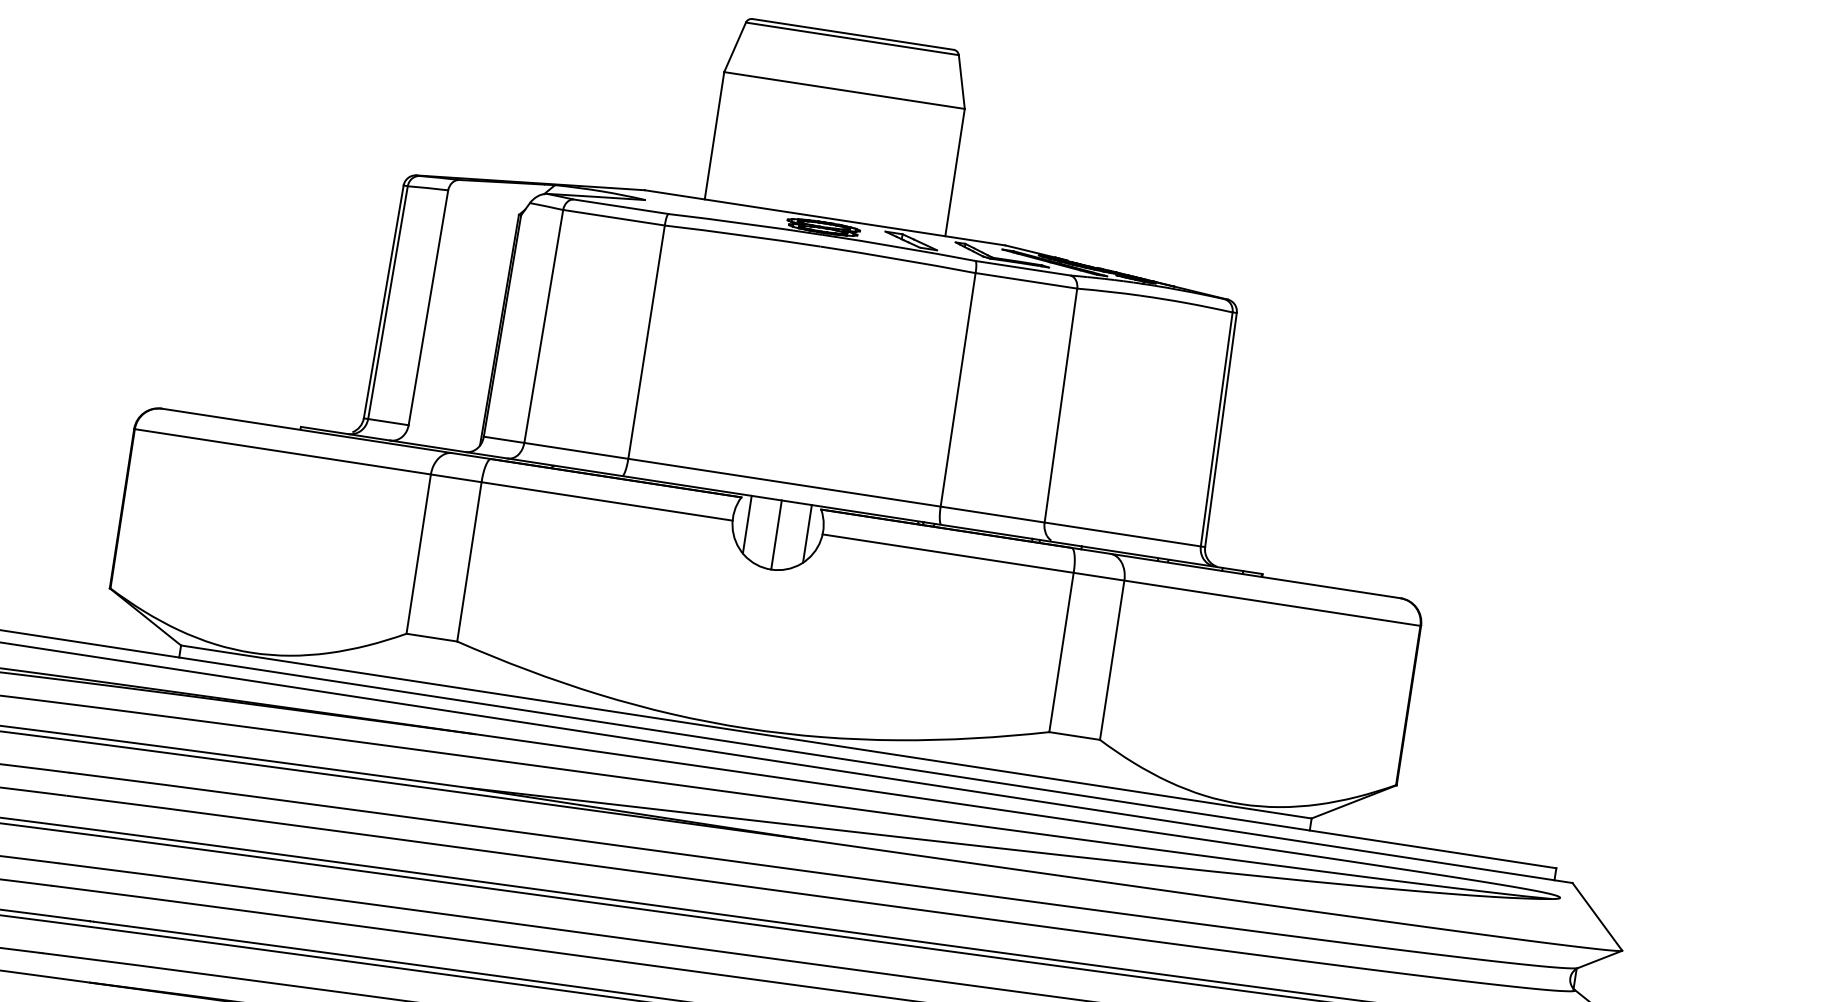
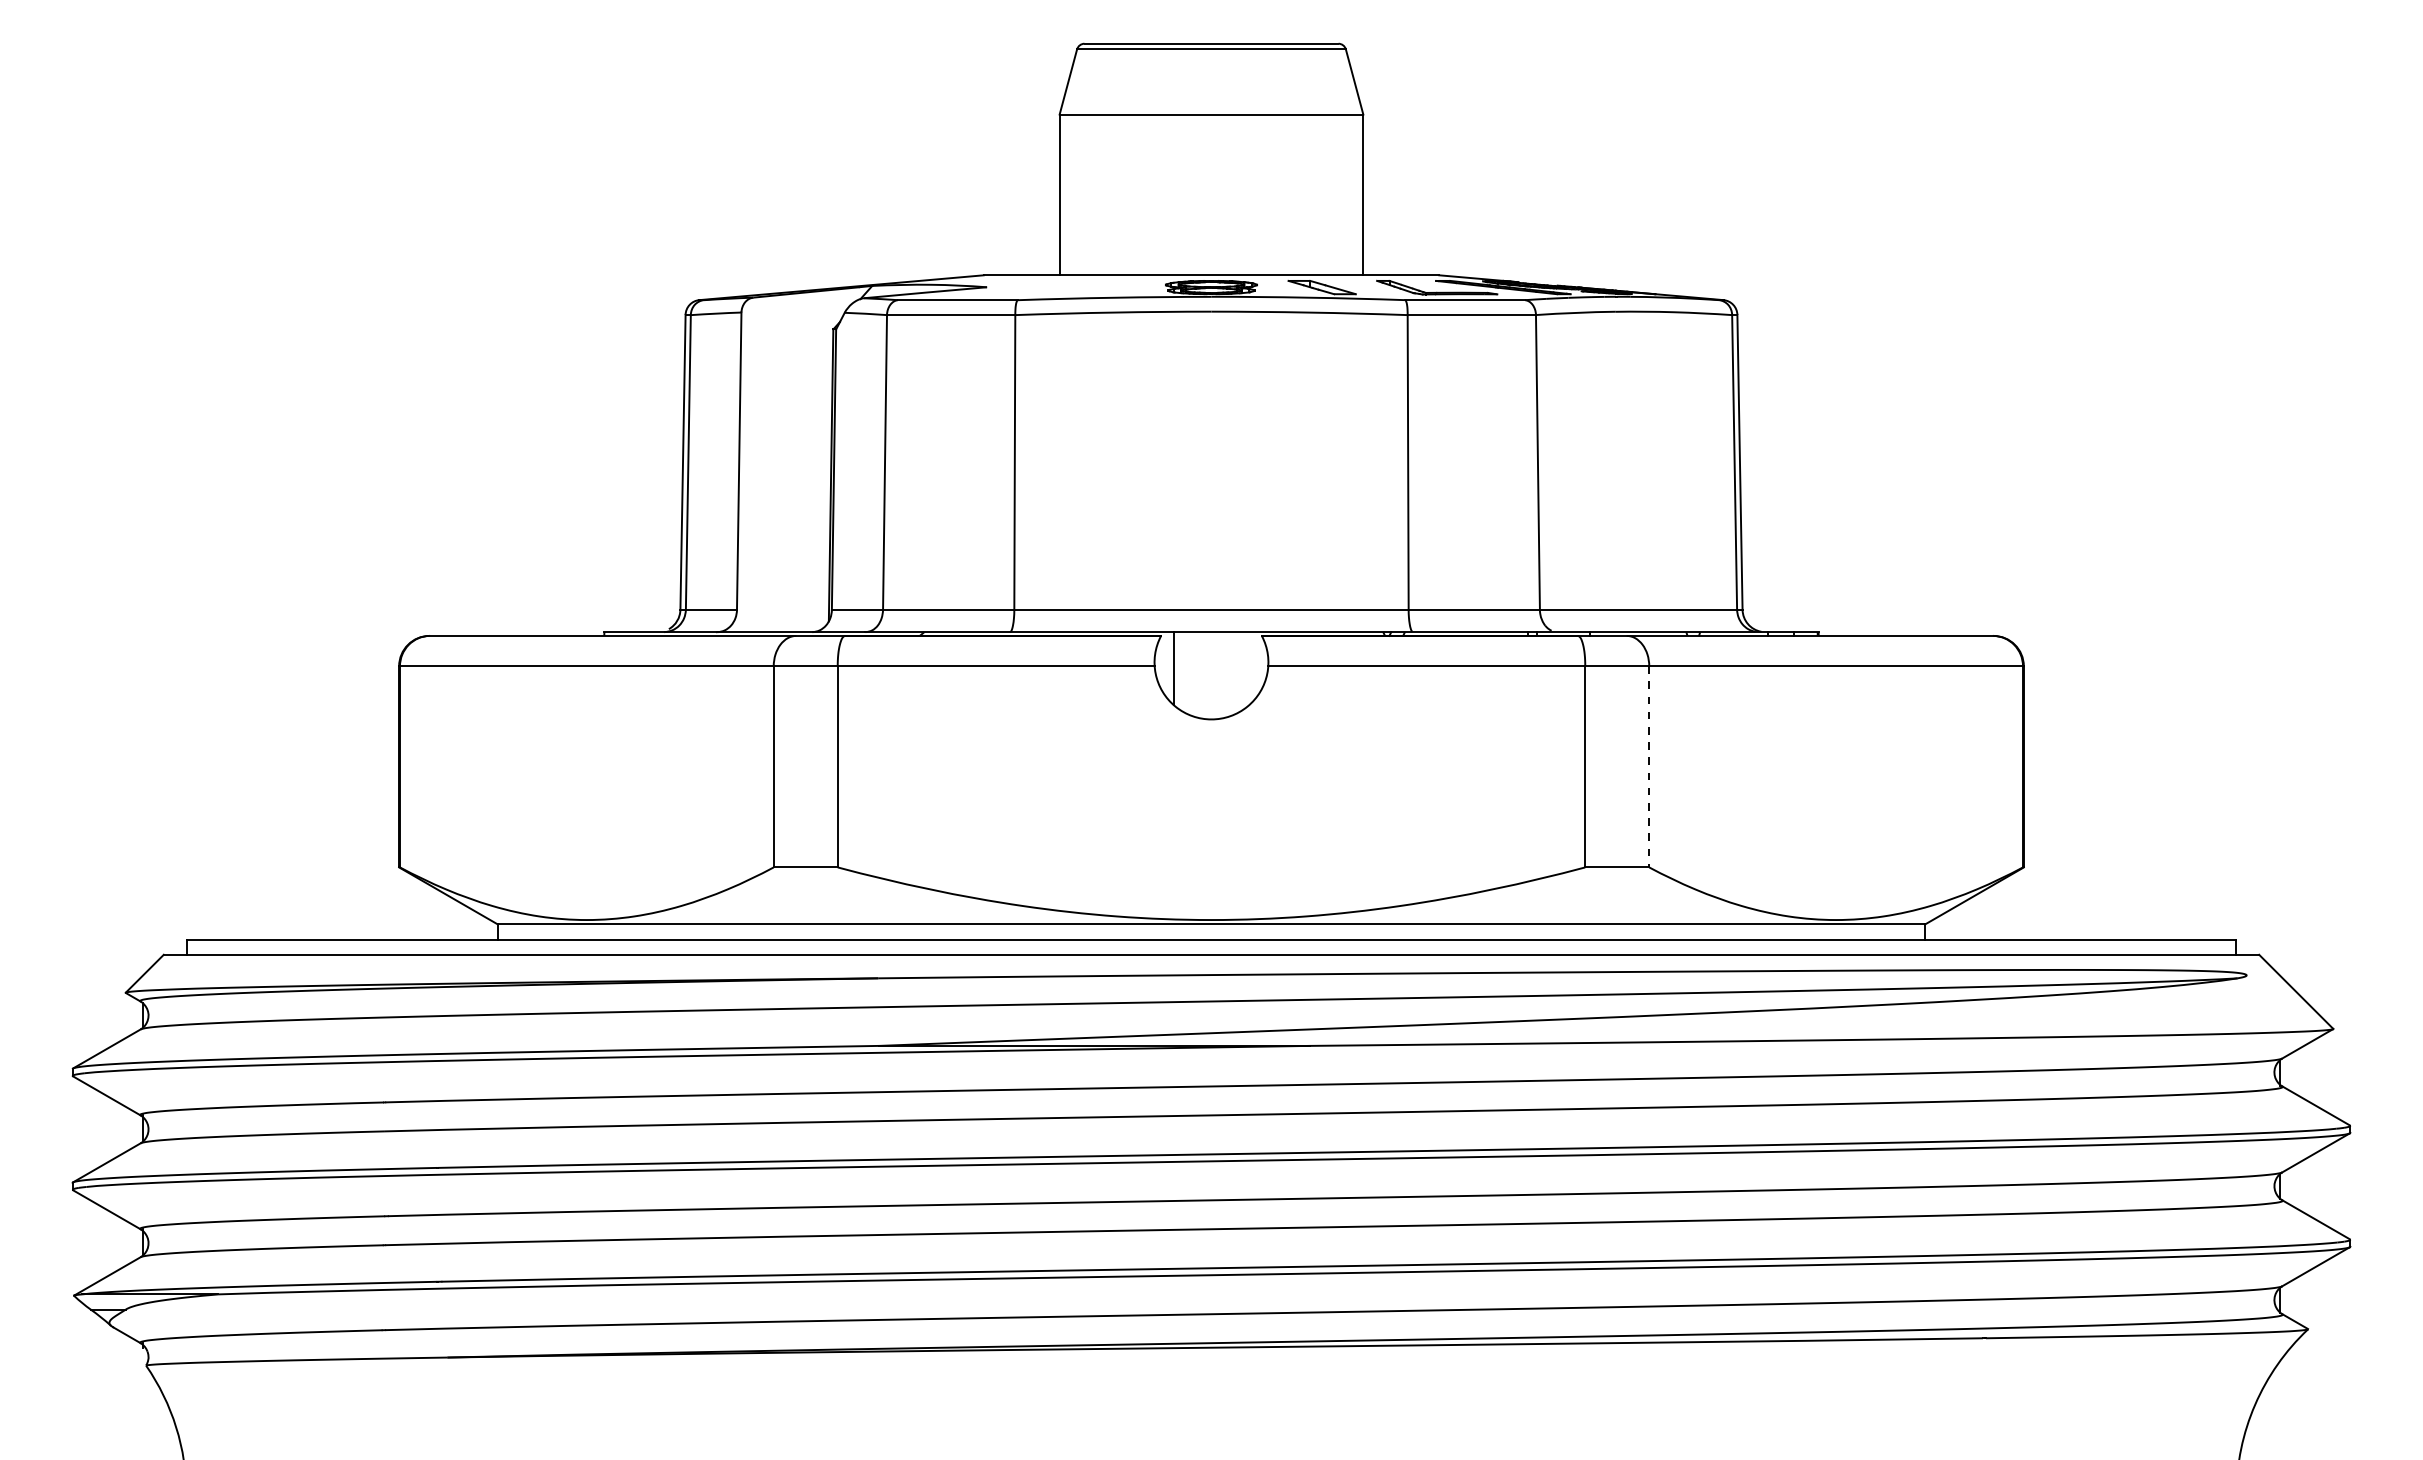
line: (807, 533) -> (1249, 668), removed
line: (776, 534) -> (1211, 675), removed
line: (1112, 659) -> (1649, 766), solid -> dashed

